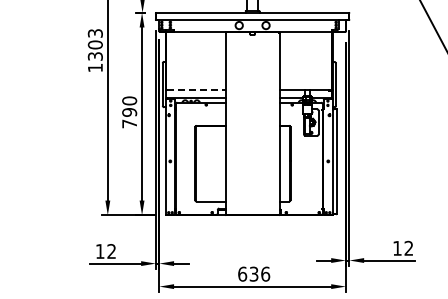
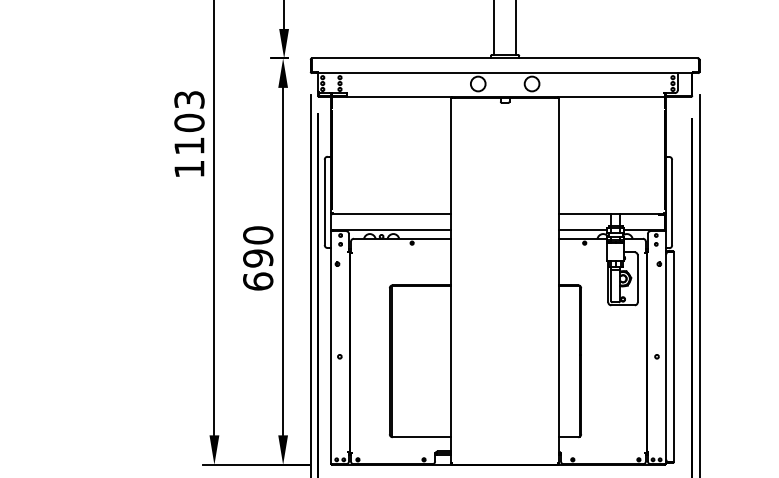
text: (94, 56) -> (187, 146), 1303 -> 1103
line: (196, 90) -> (392, 214), dashed -> solid
text: (129, 123) -> (257, 280), 790 -> 690

